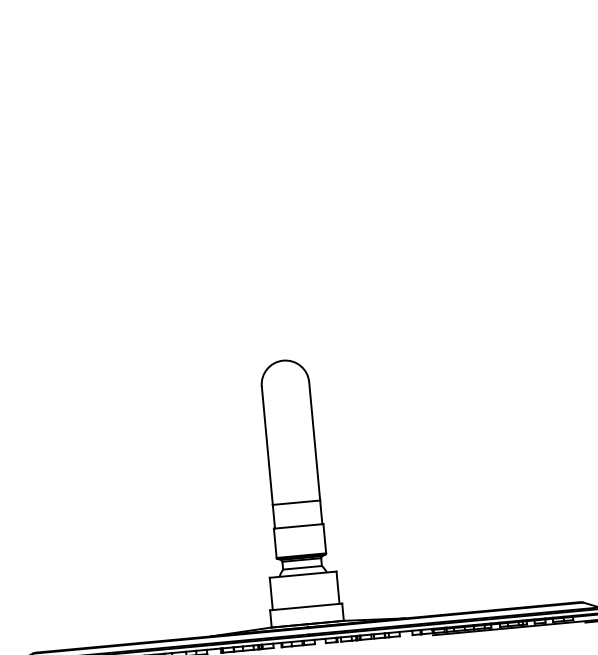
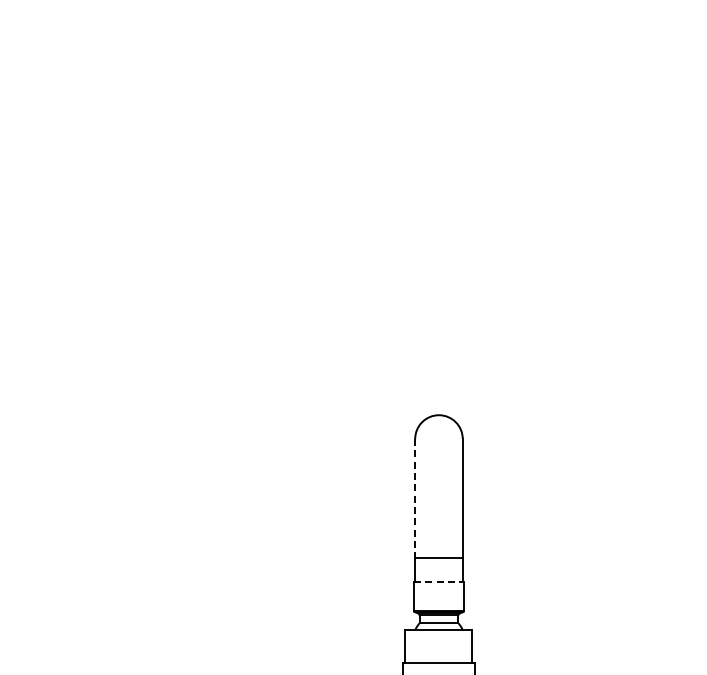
line: (267, 445) -> (415, 498), solid -> dashed
line: (298, 526) -> (438, 581), solid -> dashed

